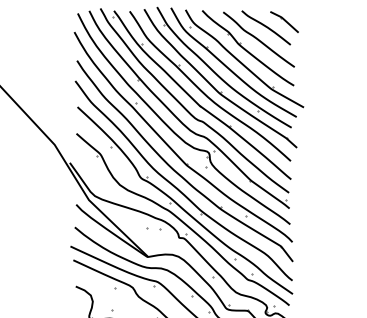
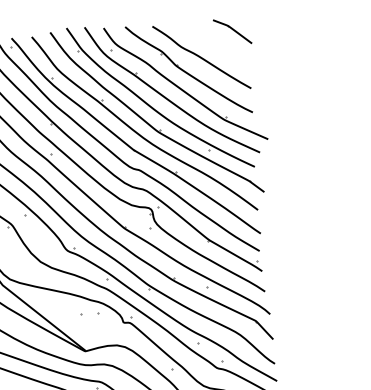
curve: (266, 27) -> (210, 40), removed

